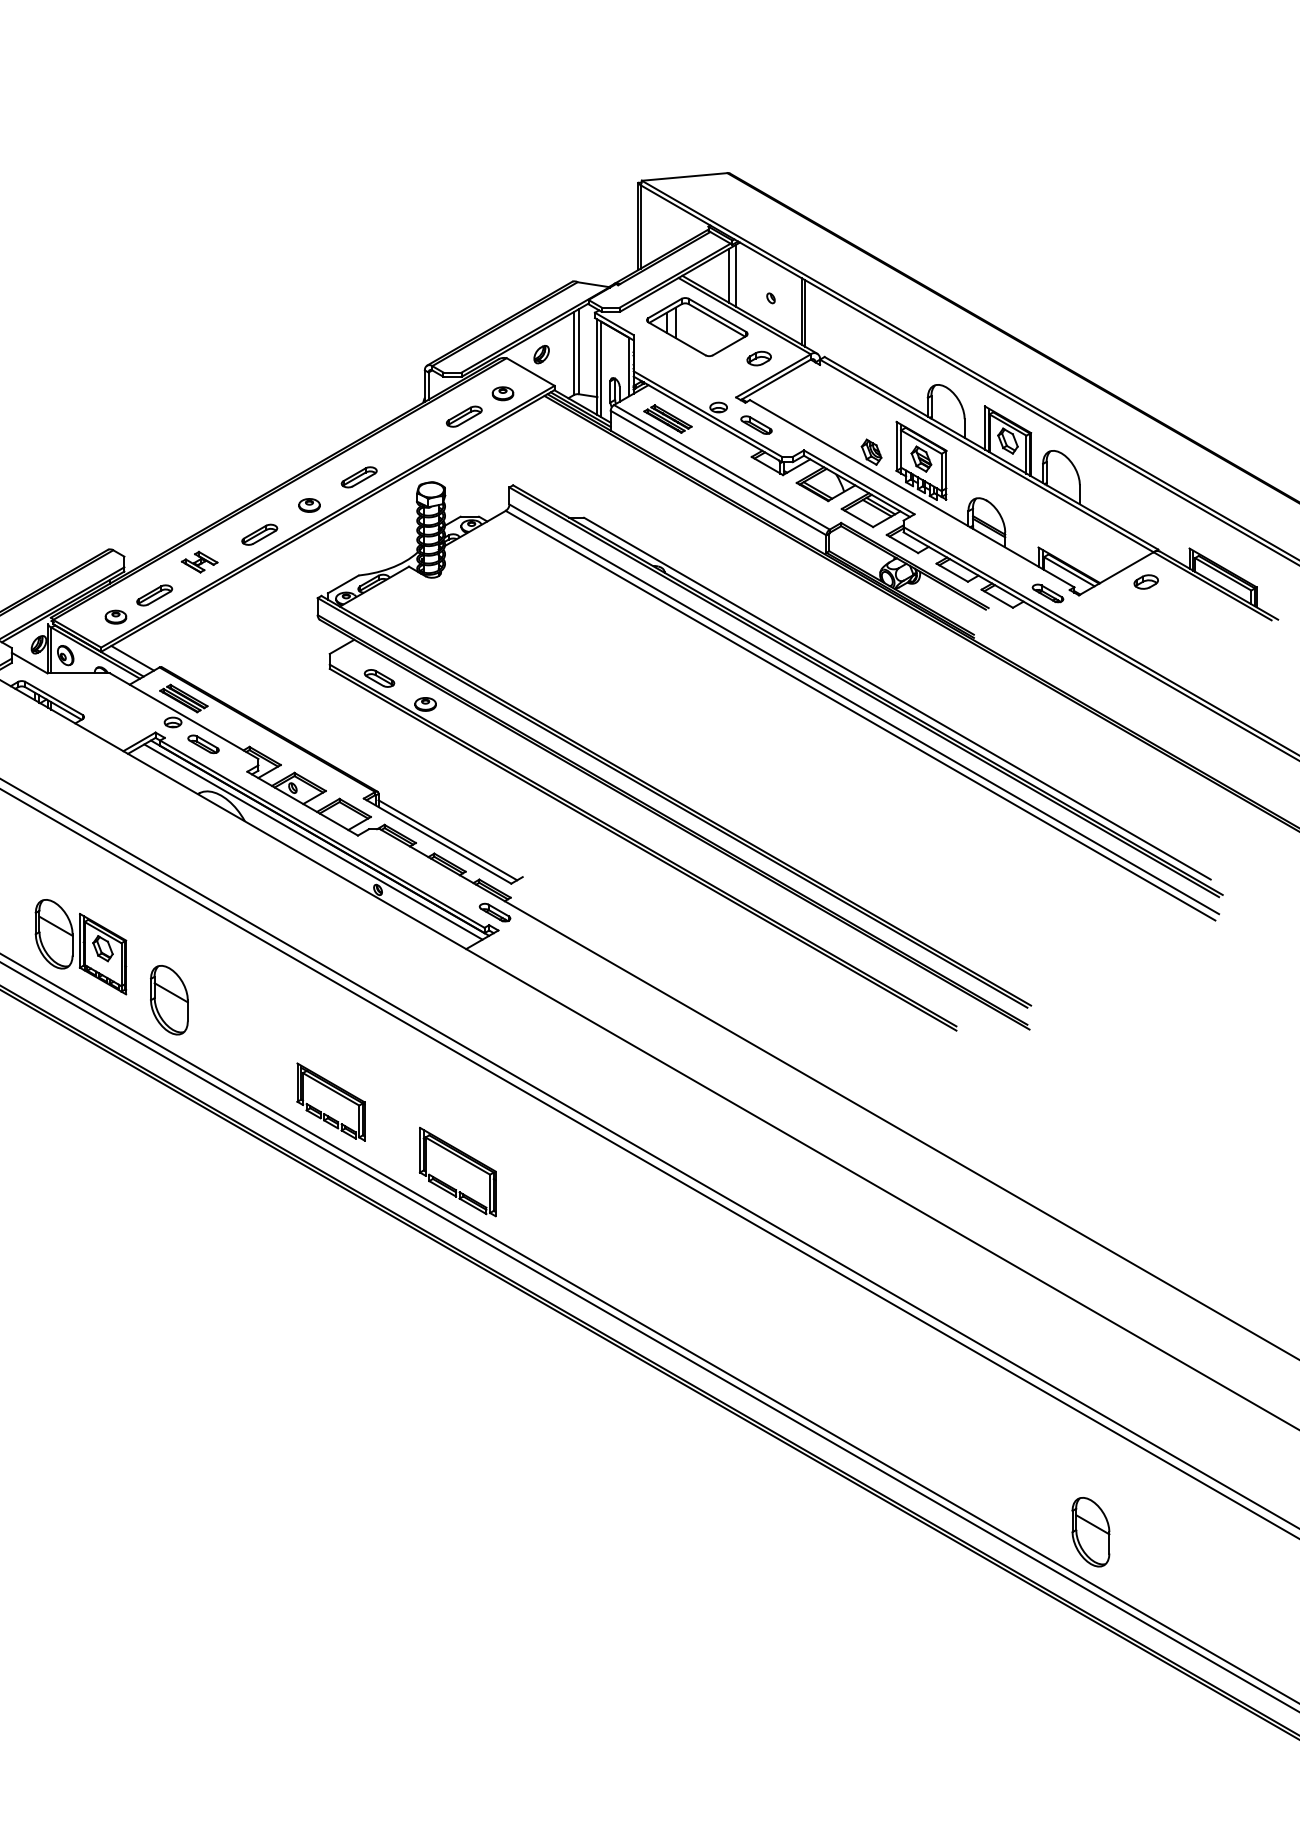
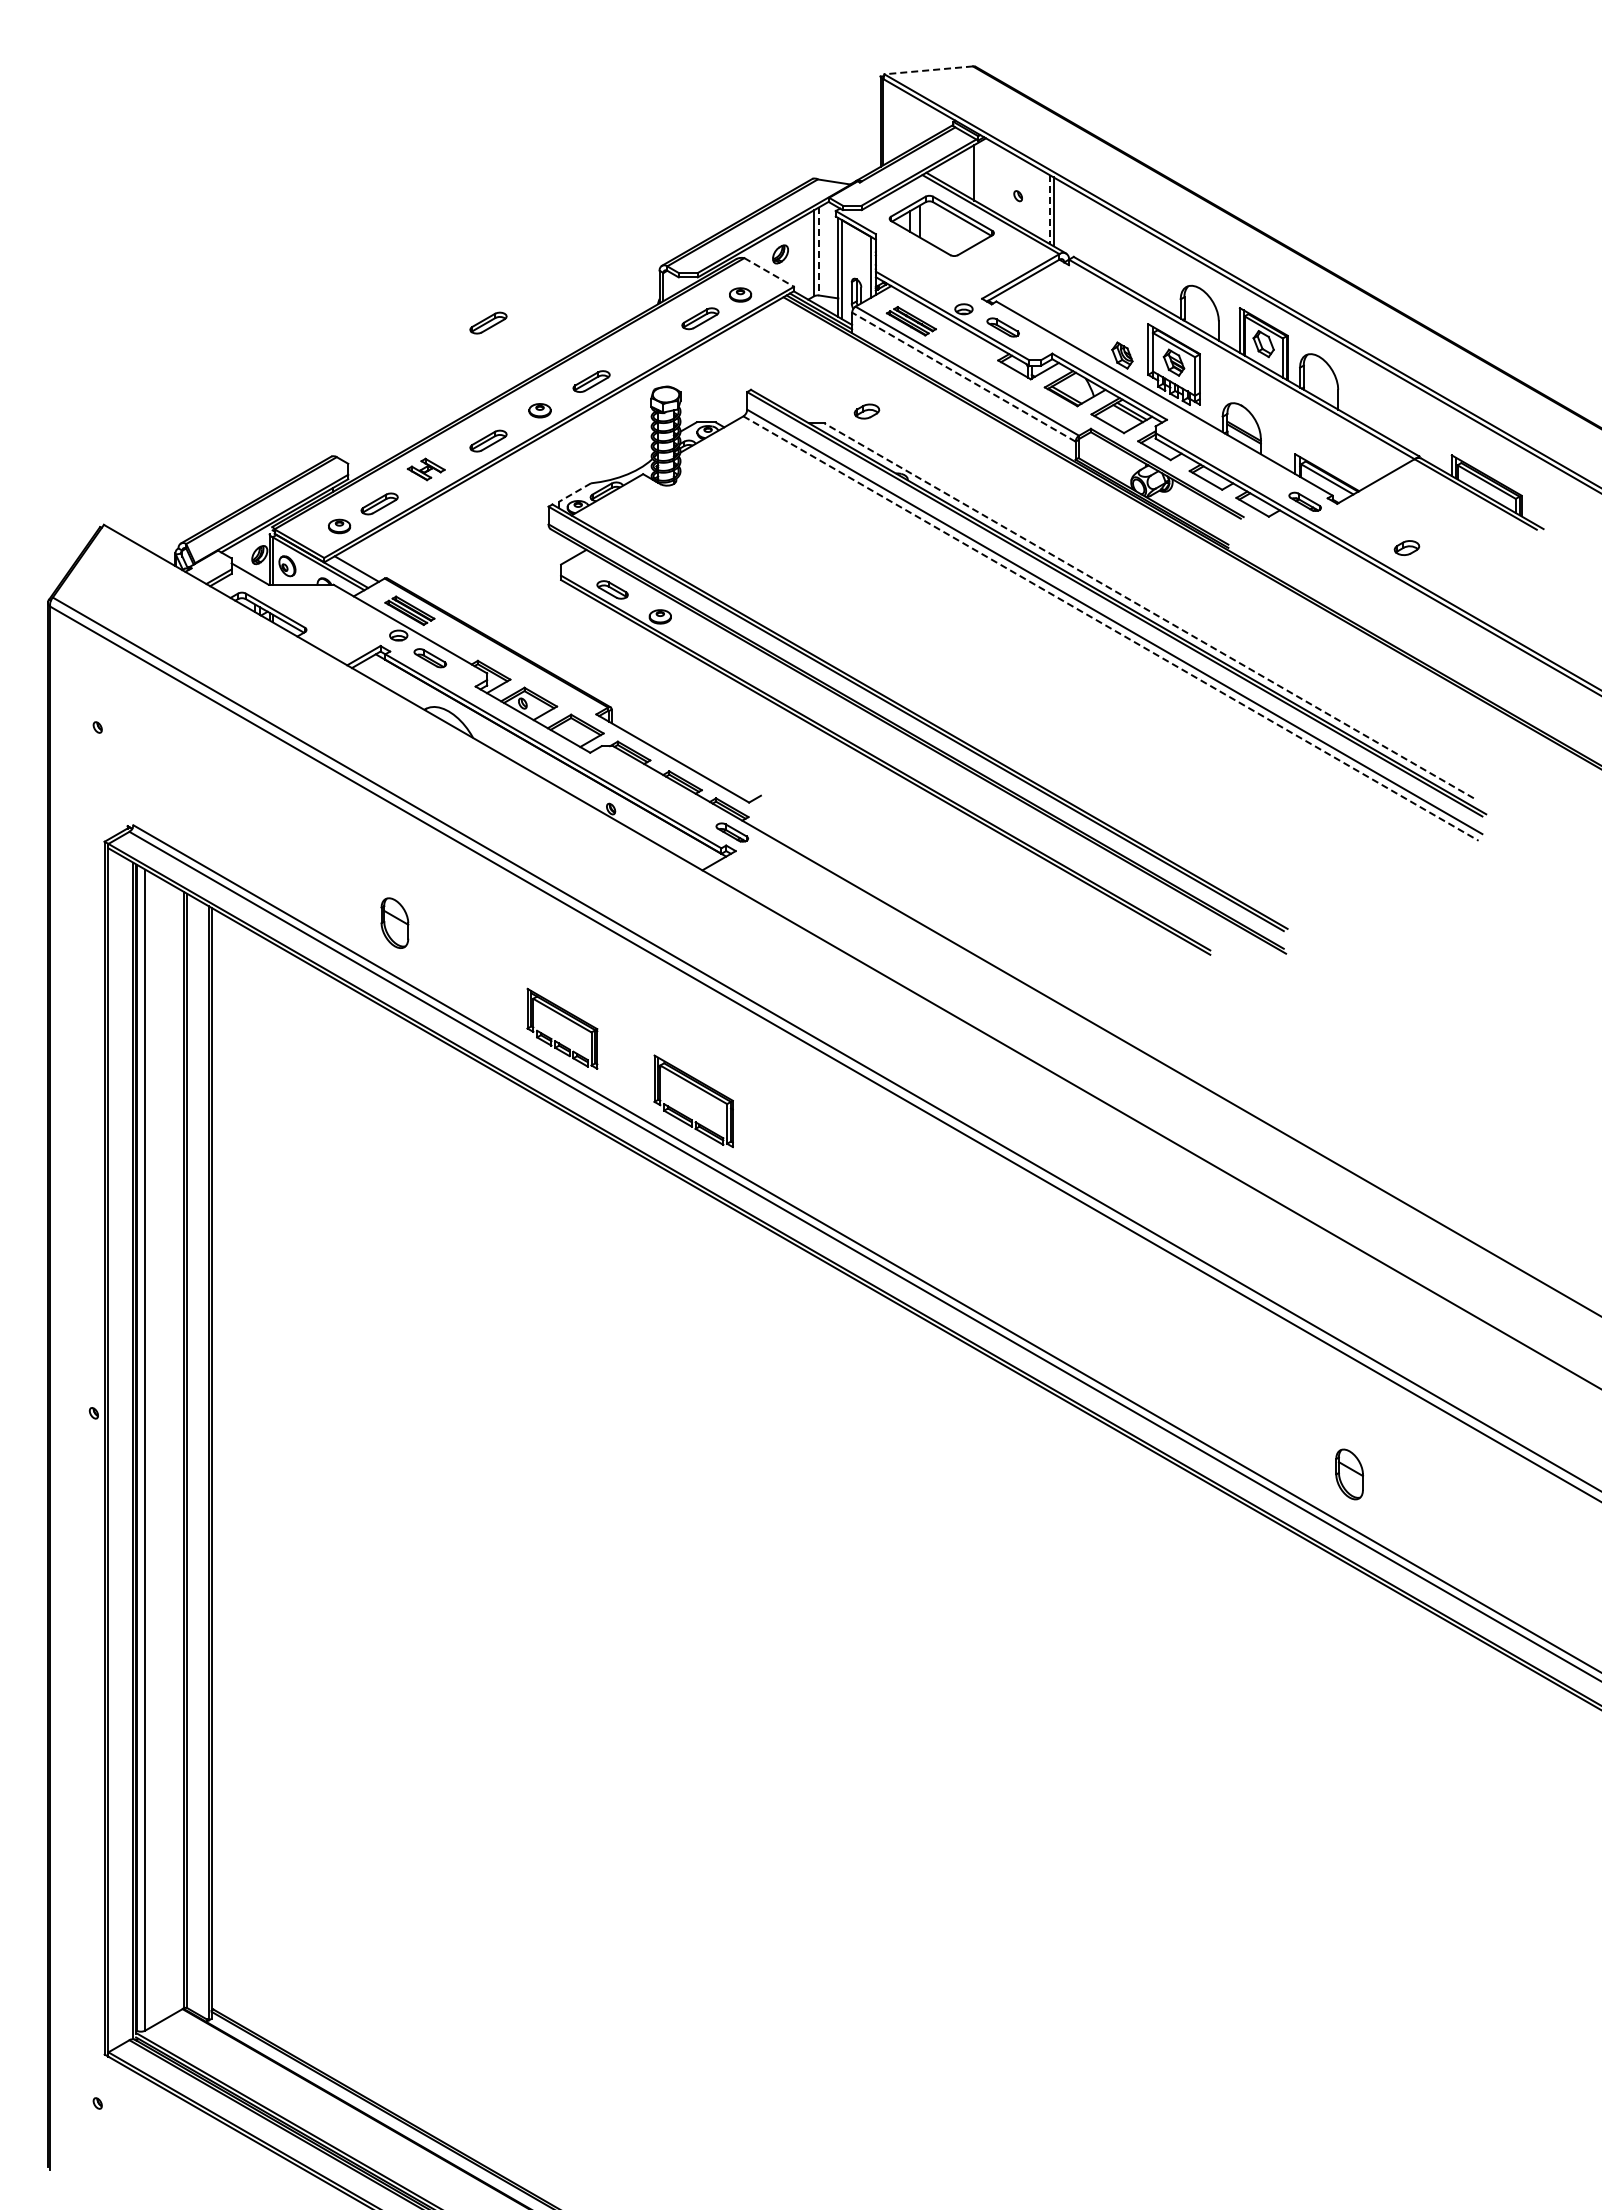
line: (684, 177) -> (928, 70), solid -> dashed
line: (736, 275) -> (982, 172), removed
line: (801, 312) -> (1049, 210), solid -> dashed
line: (579, 351) -> (819, 251), solid -> dashed
part: (758, 358) -> (866, 411), moved
line: (530, 372) -> (769, 272), solid -> dashed
part: (259, 420) -> (488, 322), added
line: (718, 472) -> (963, 376), solid -> dashed
part: (1145, 581) -> (1406, 547), moved
line: (342, 584) -> (574, 492), solid -> dashed
line: (897, 698) -> (1149, 610), solid -> dashed
line: (861, 715) -> (1111, 628), solid -> dashed
line: (447, 840) -> (683, 757), removed
line: (312, 842) -> (543, 759), removed
part: (81, 947) -> (303, 868), removed
part: (169, 999) -> (394, 922), size x0.7
part: (1090, 1532) -> (1349, 1474), size x0.7

